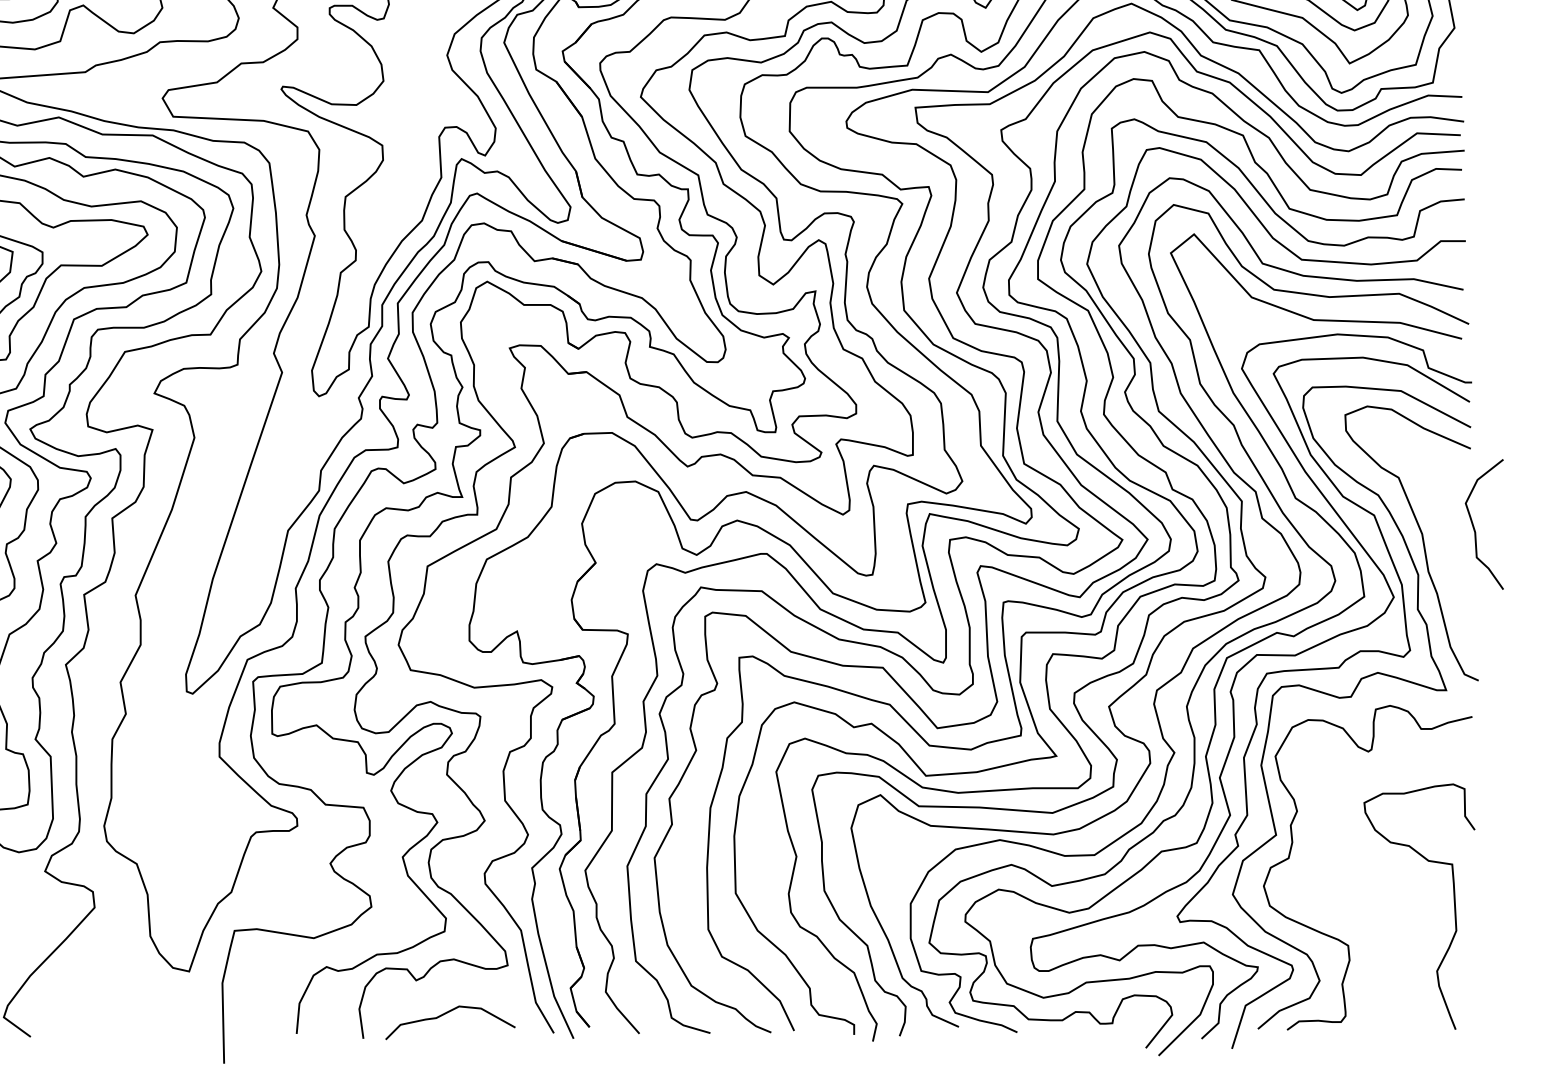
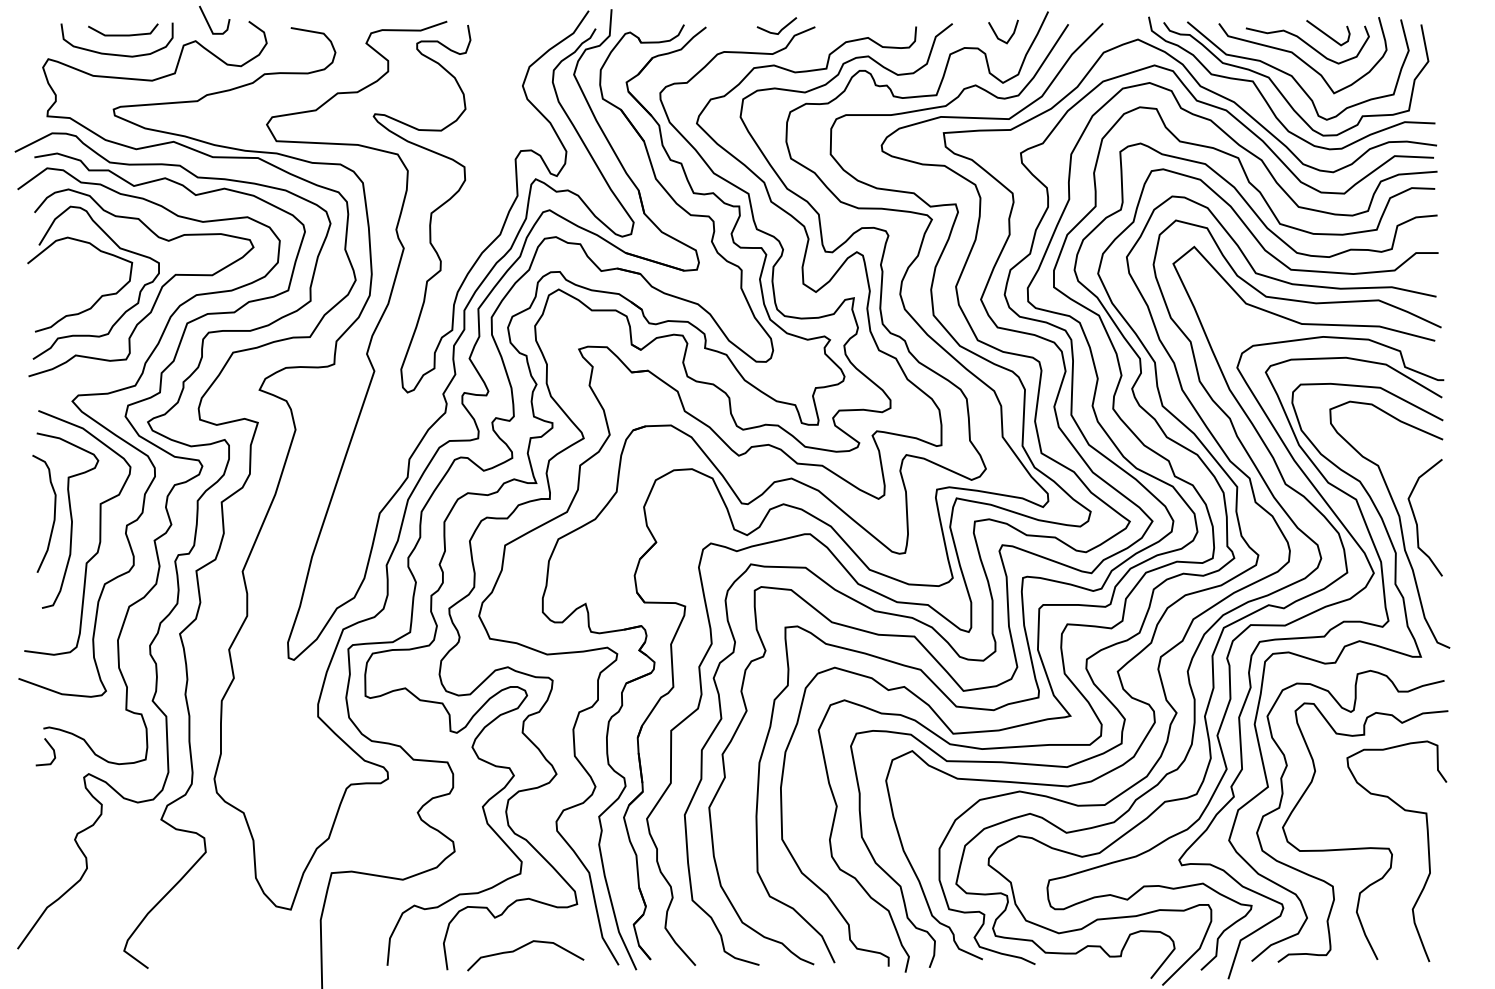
curve: (1474, 526) -> (1416, 519), moved
curve: (1384, 902) -> (1365, 847), added

